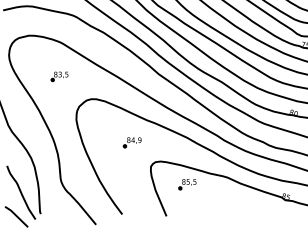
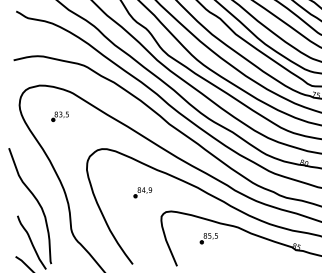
part: (58, 76) -> (59, 116), moved
part: (186, 184) -> (208, 238), moved

